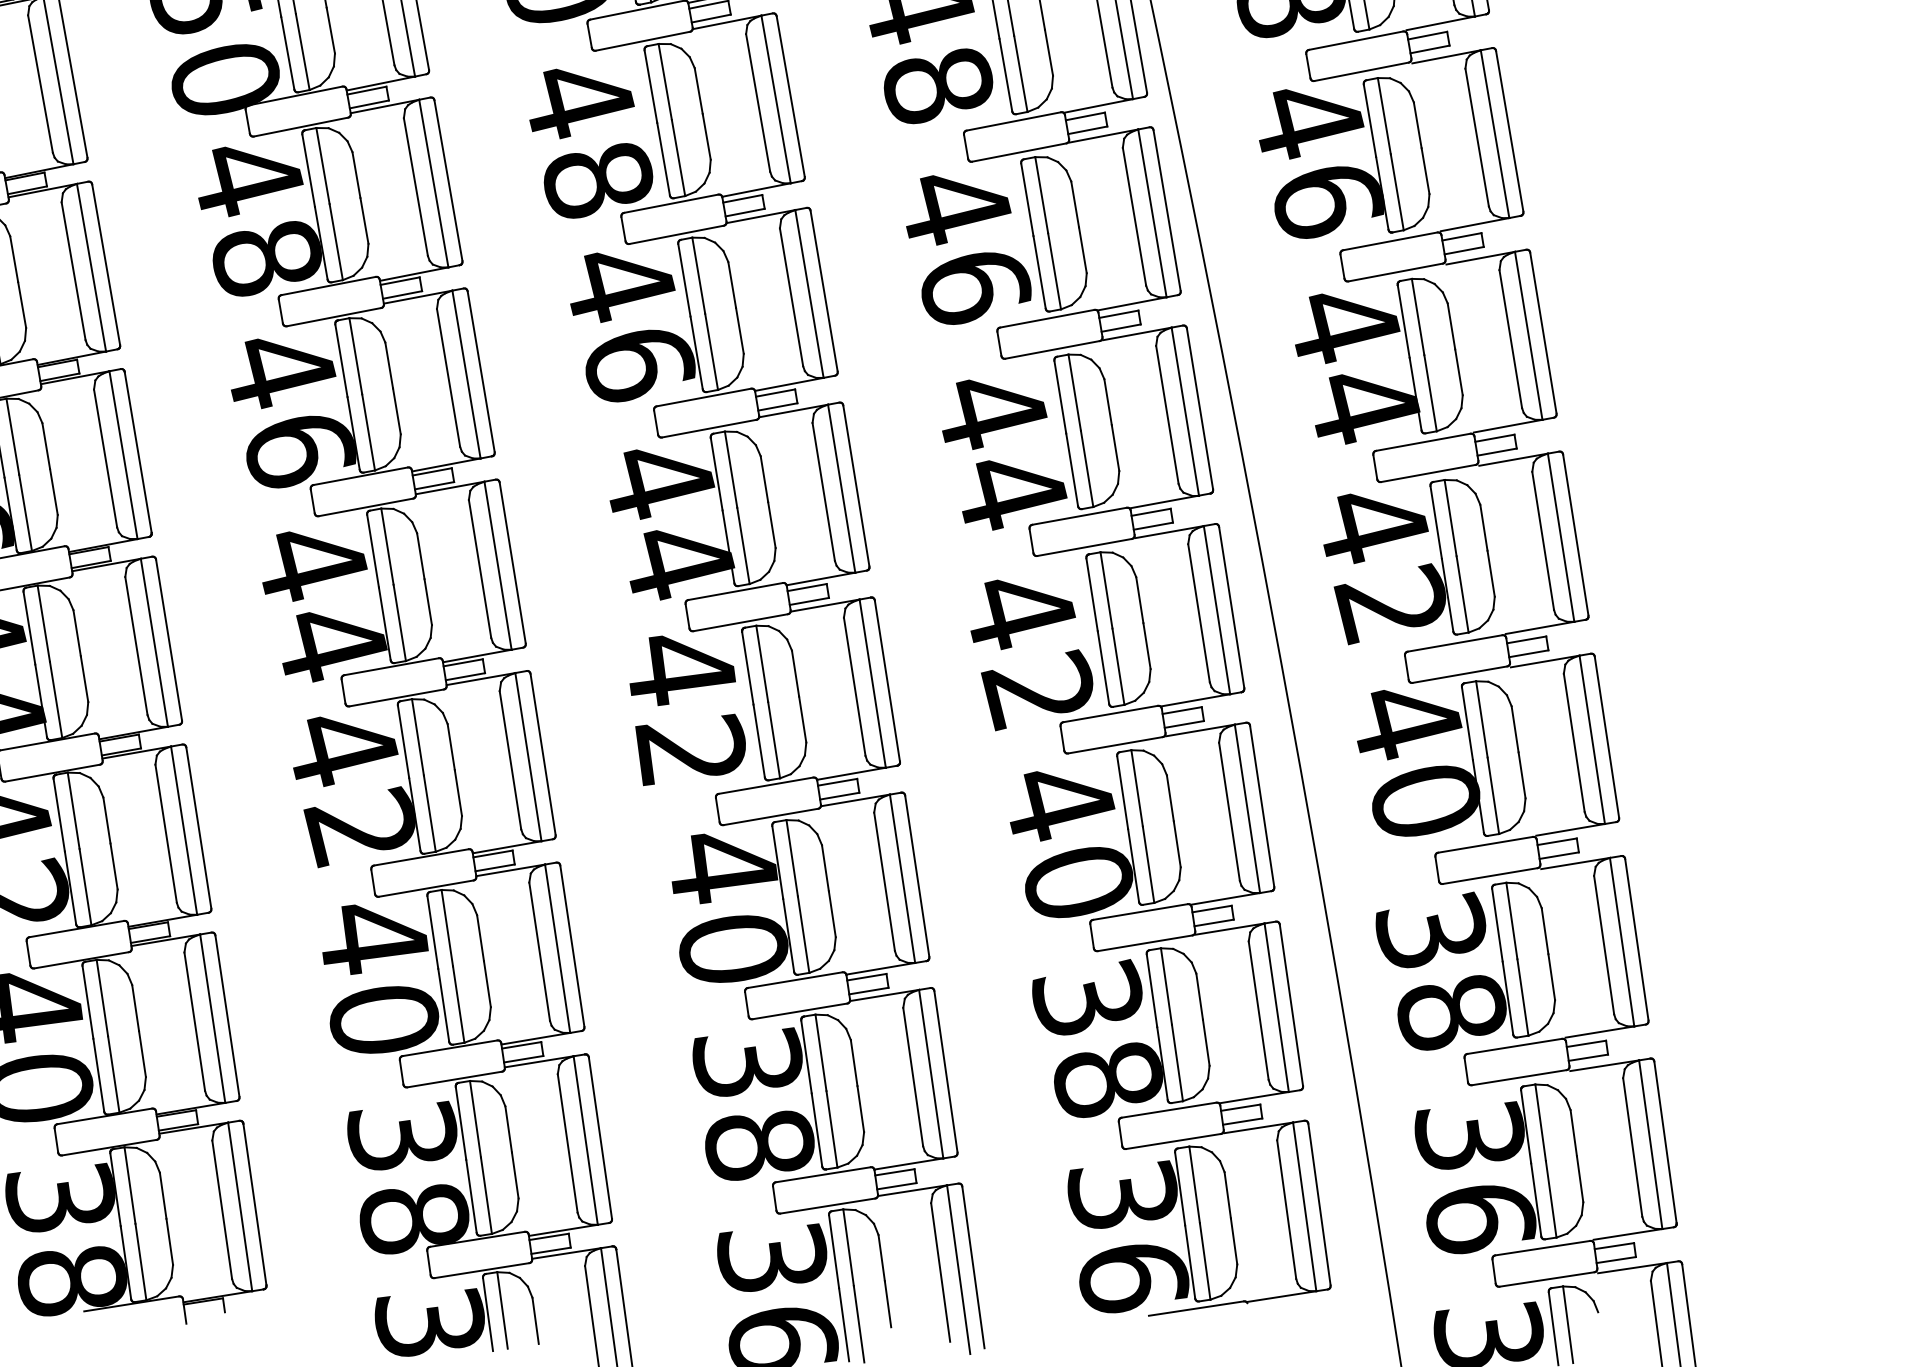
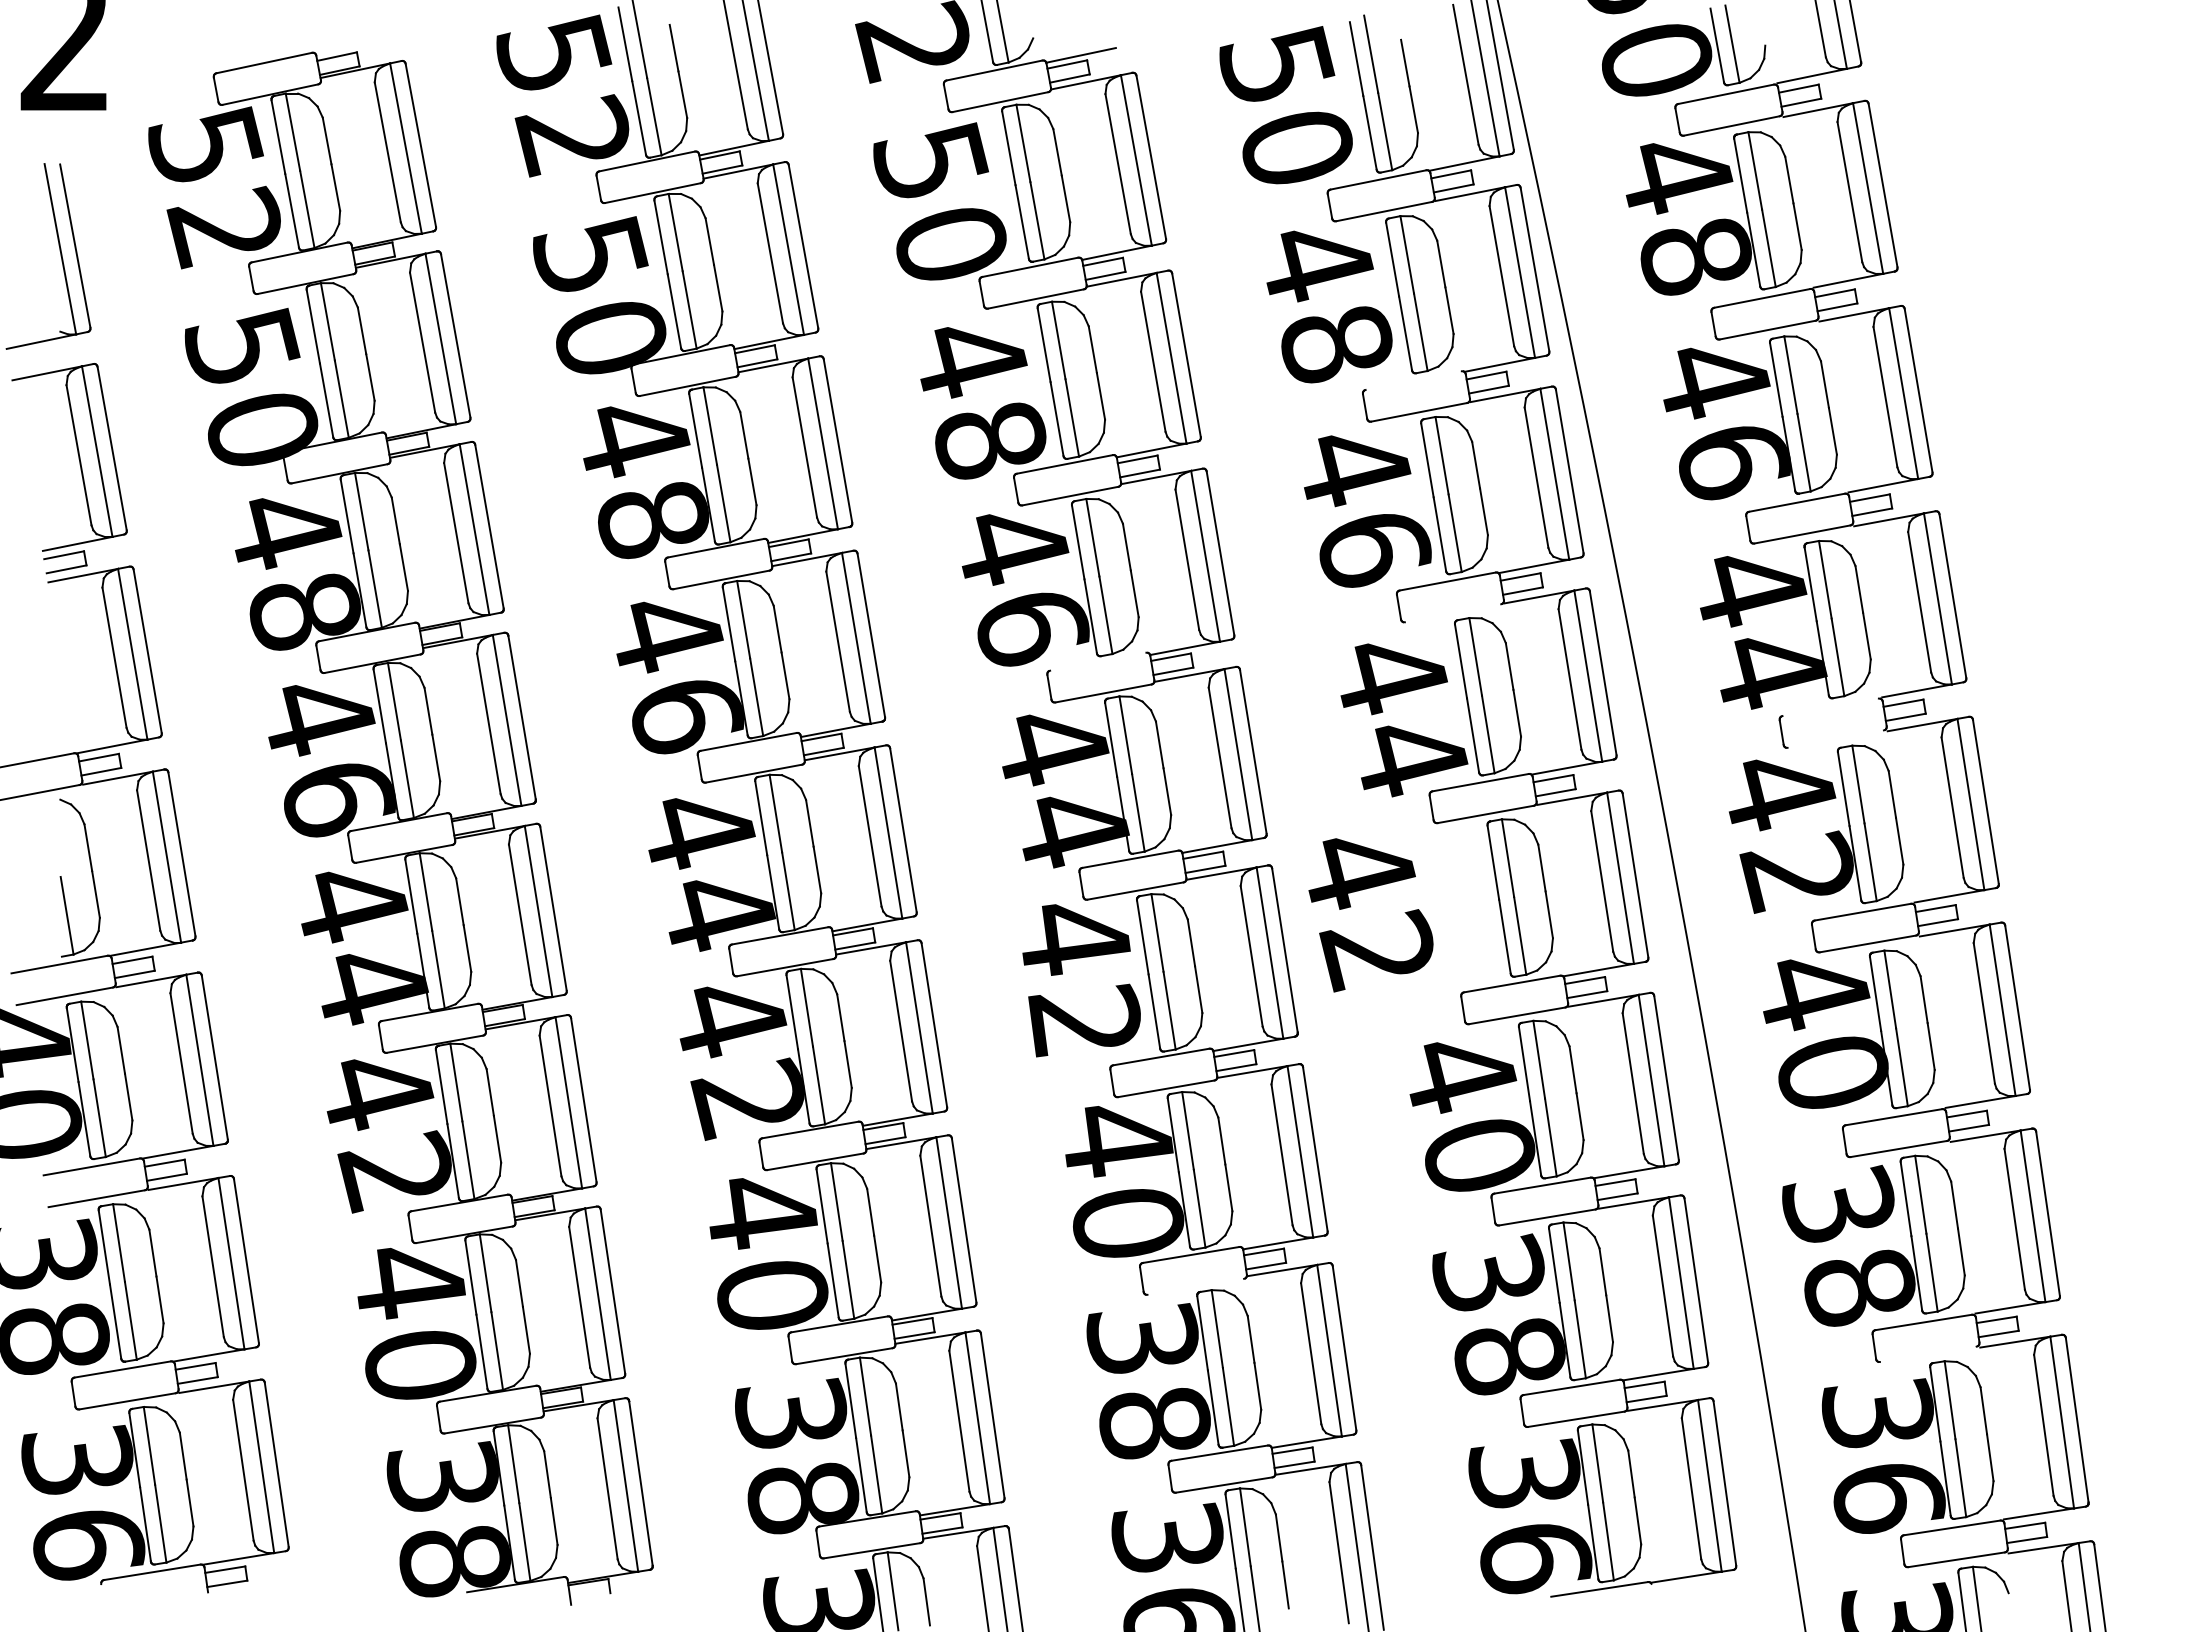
line: (1013, 121) -> (1413, 380), removed
line: (1051, 350) -> (1452, 613), removed
line: (704, 397) -> (1098, 661), removed
line: (1423, 442) -> (1830, 707), removed
line: (1428, 472) -> (1835, 738), removed
text: (1031, 655) -> (1370, 915), moved
line: (799, 1011) -> (1195, 1286), removed
line: (1518, 1077) -> (1927, 1354), removed

